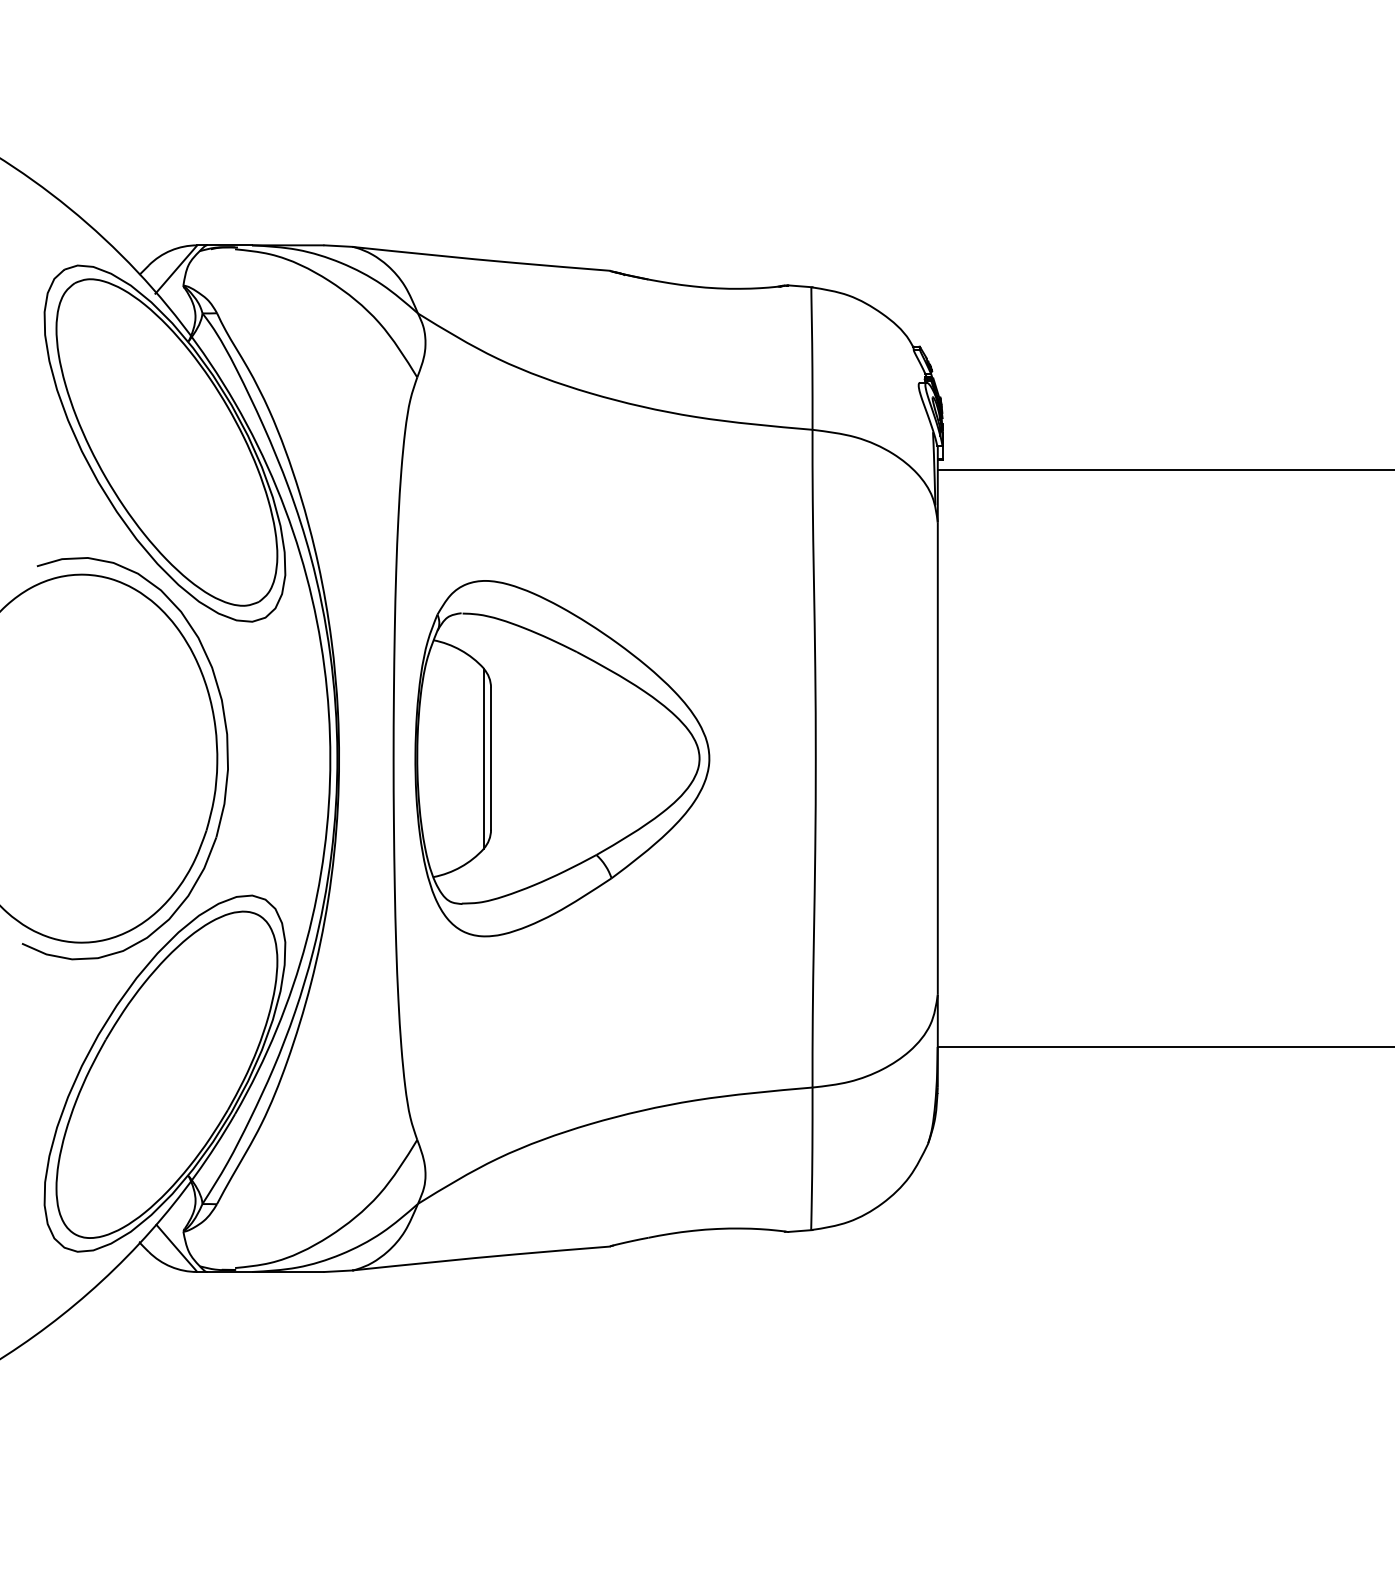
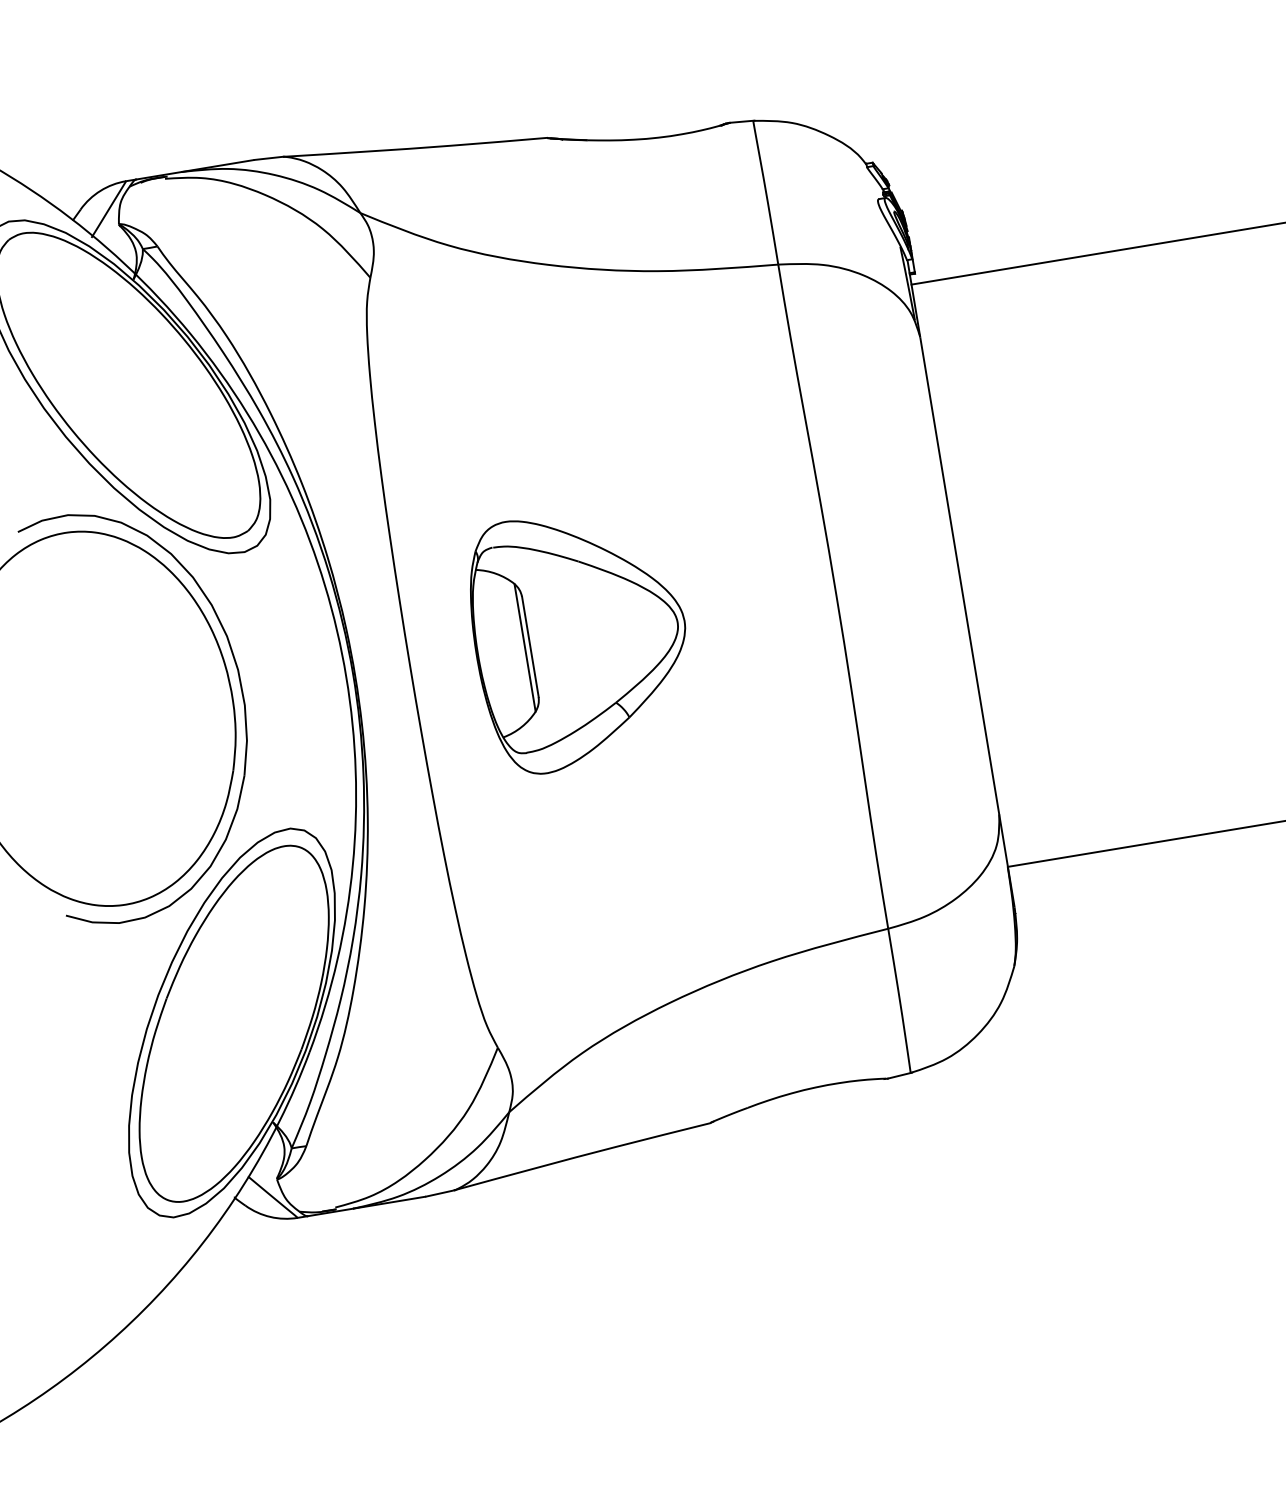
part: (562, 758) -> (580, 638), size x0.7

